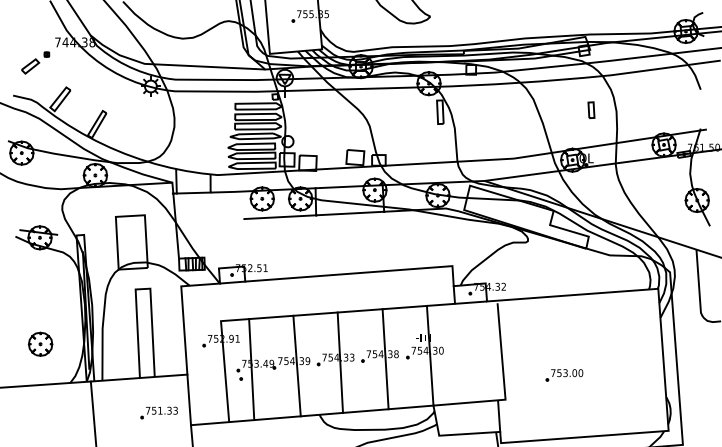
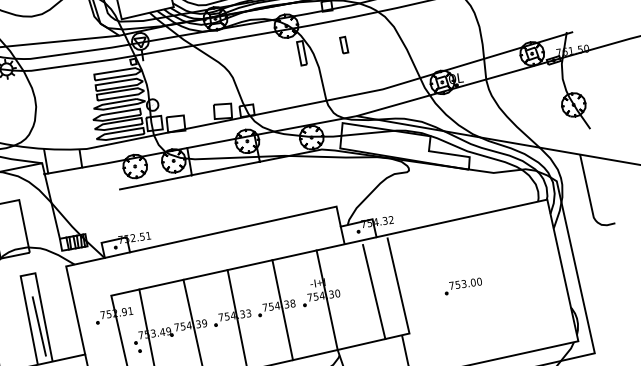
part: (591, 109) -> (344, 44), moved
line: (146, 340) -> (39, 326), added
line: (476, 354) -> (373, 292), added
part: (564, 375) -> (463, 286), moved

